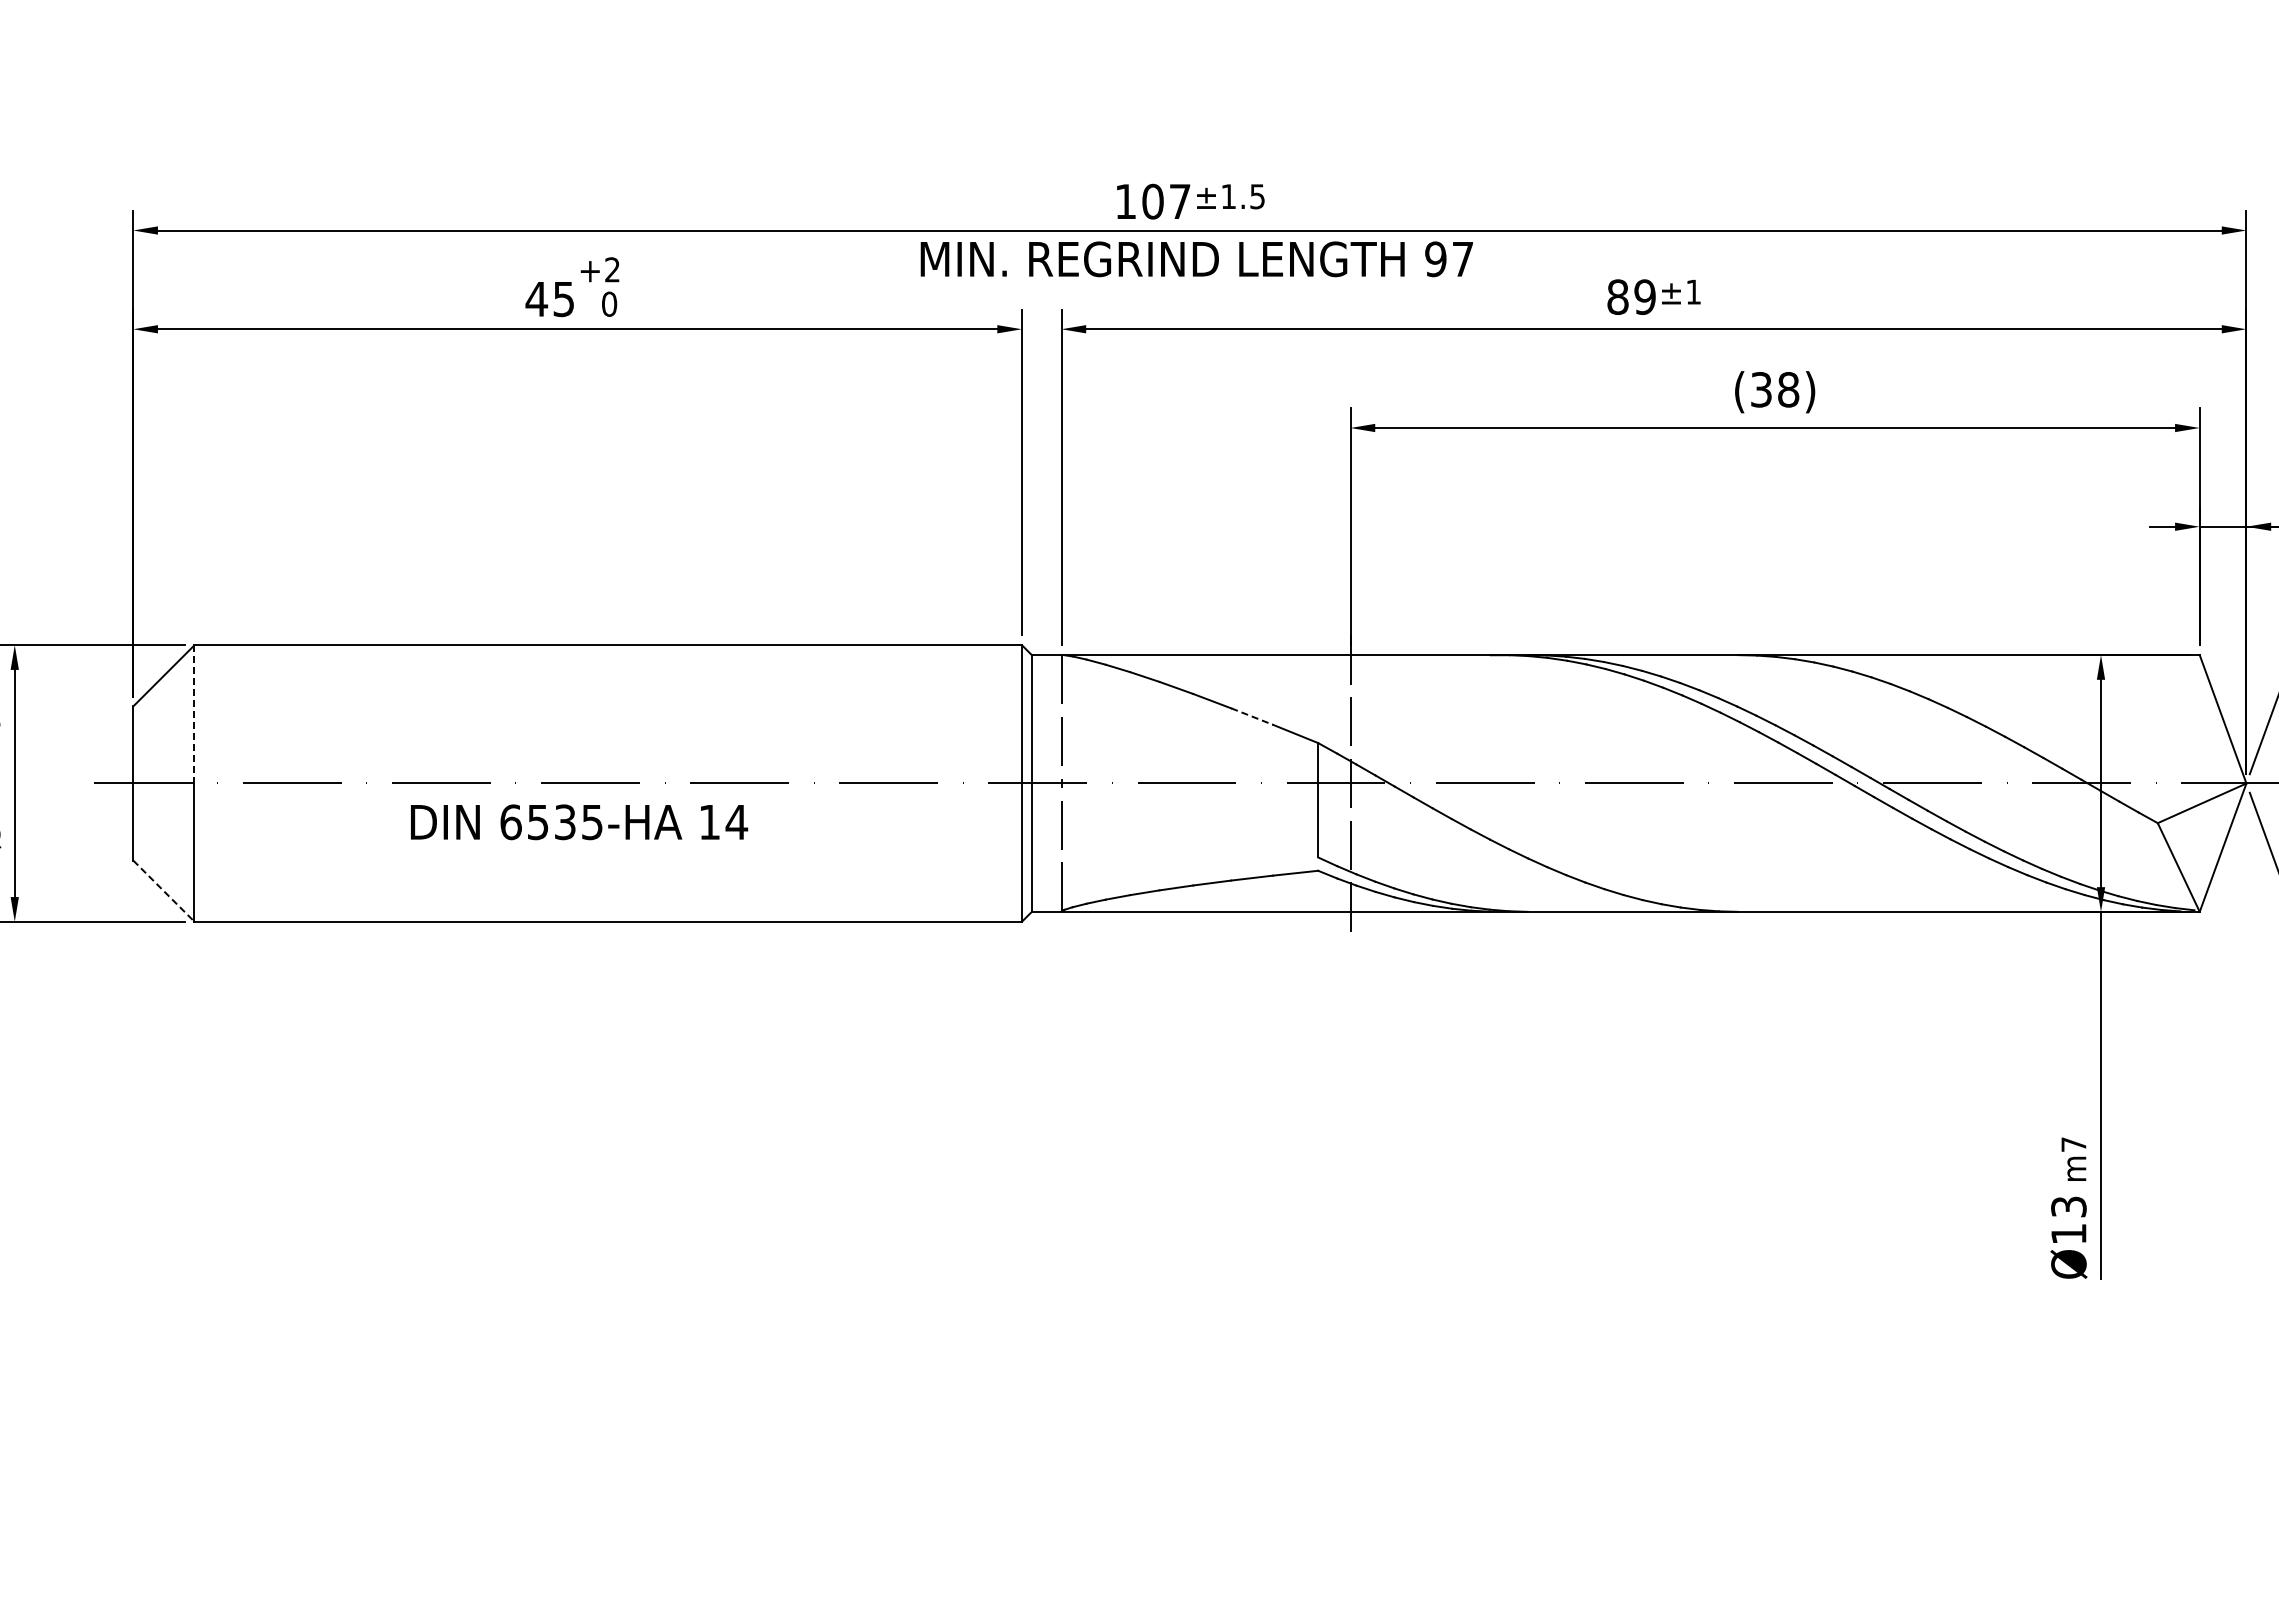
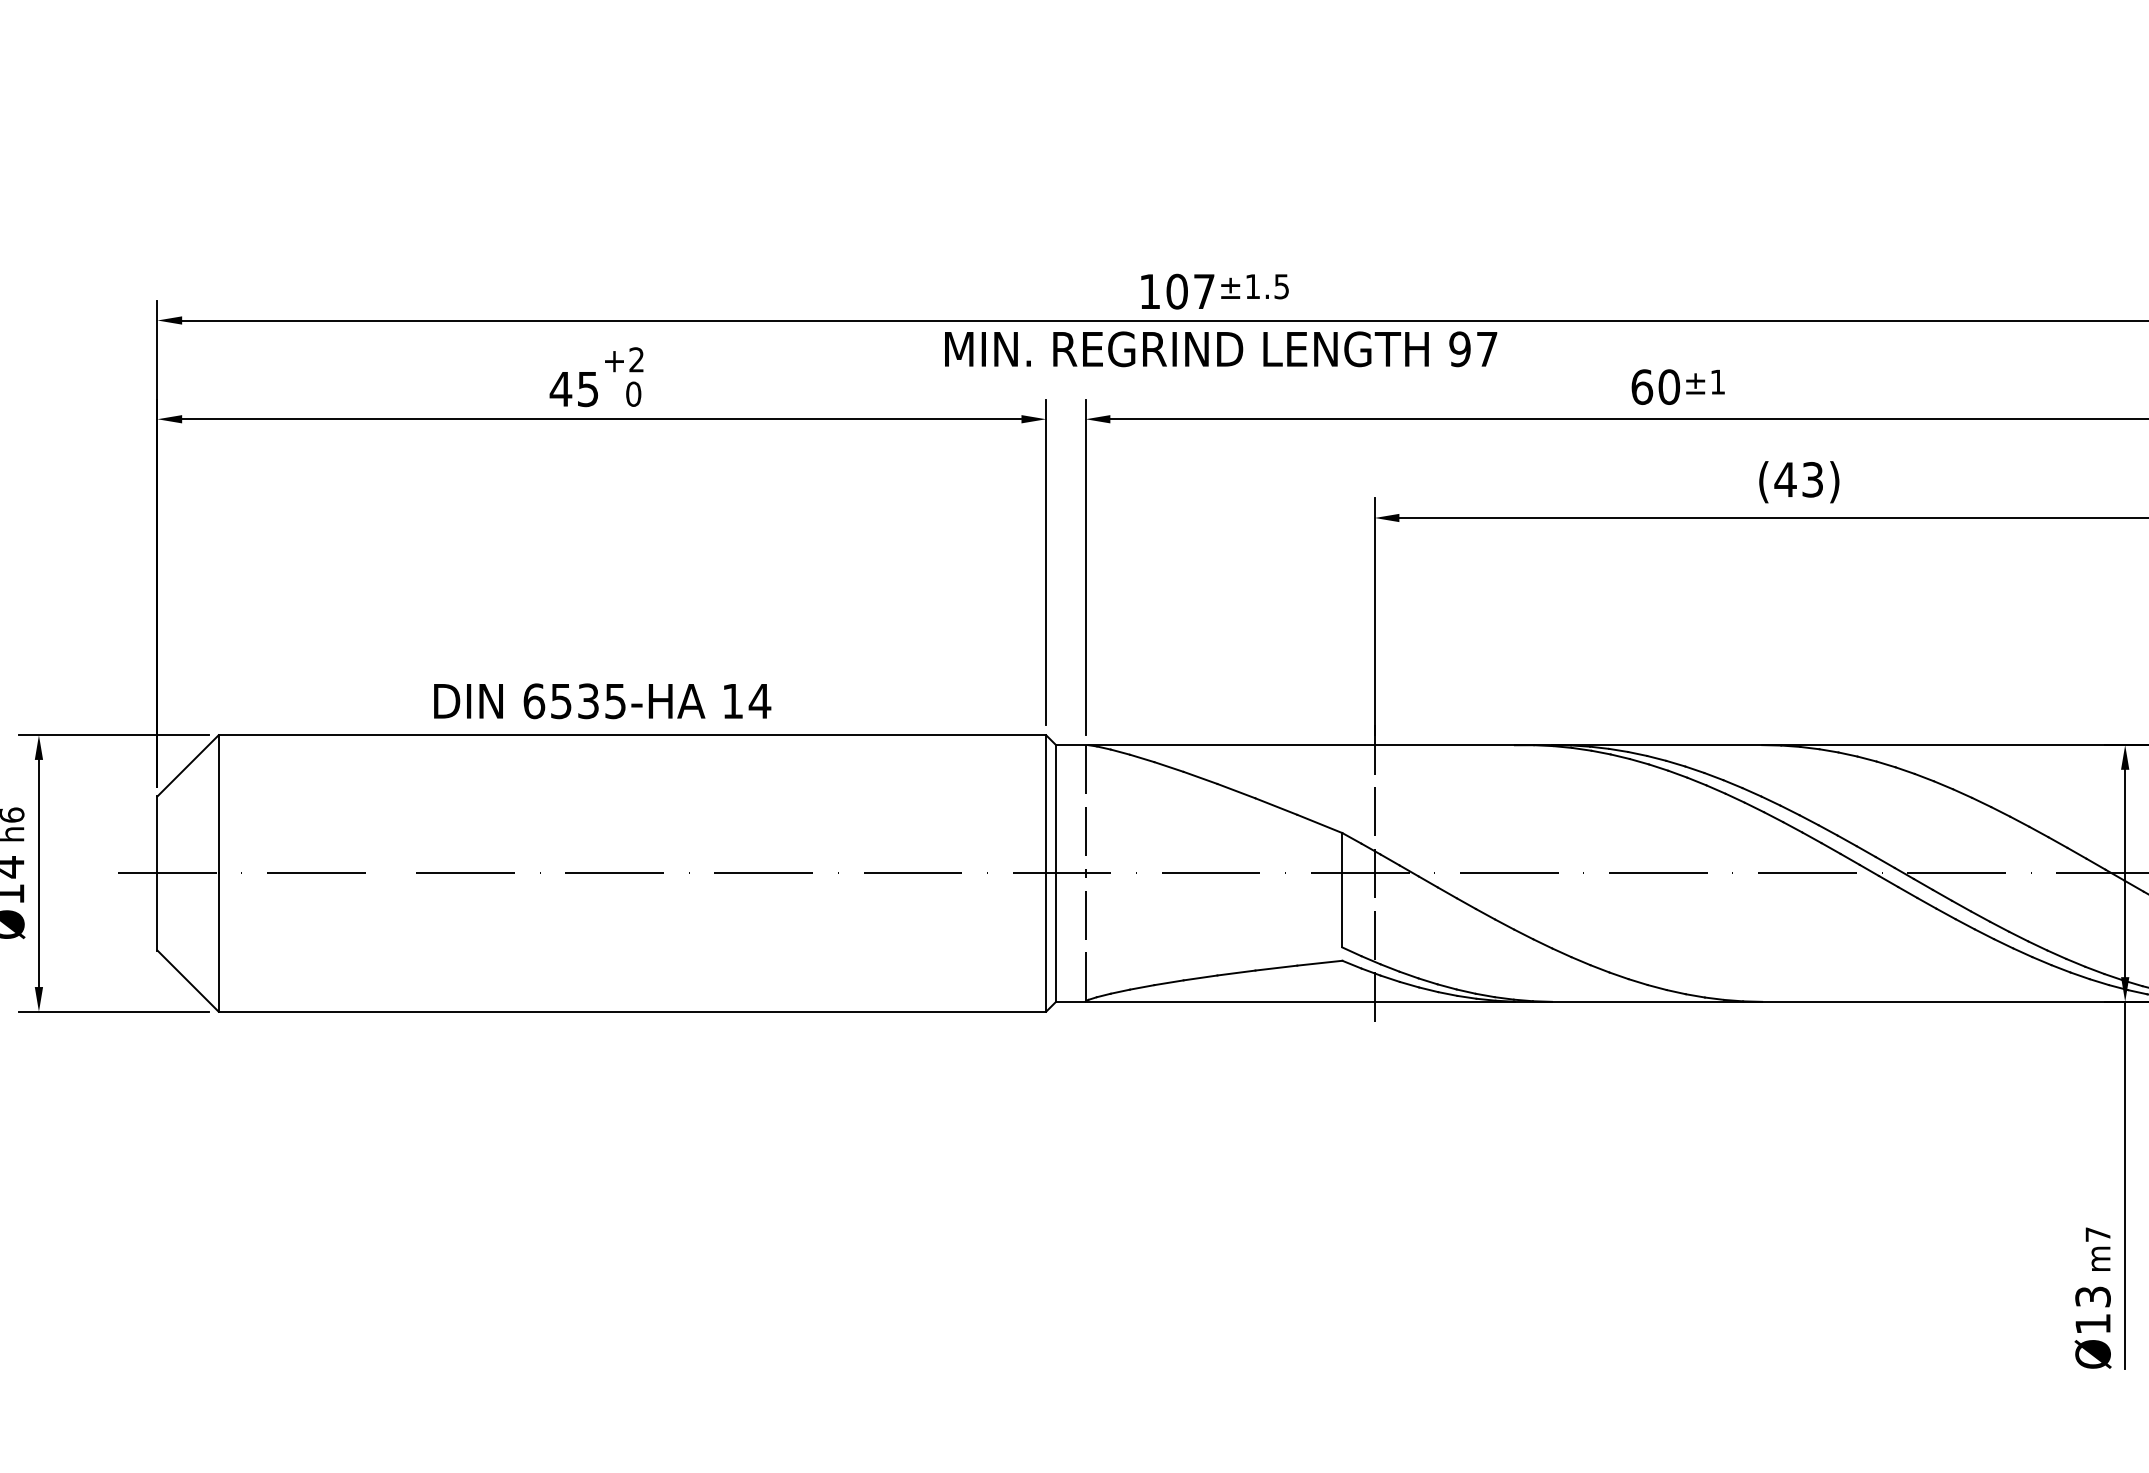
text: (1631, 297) -> (1655, 387), 89 -> 60
text: (1774, 389) -> (1798, 479), (38) -> (43)
line: (194, 714) -> (218, 804), dashed -> solid
line: (1252, 716) -> (1276, 806), dashed -> solid
text: (579, 822) -> (602, 701), moved
line: (164, 891) -> (188, 981), dashed -> solid

